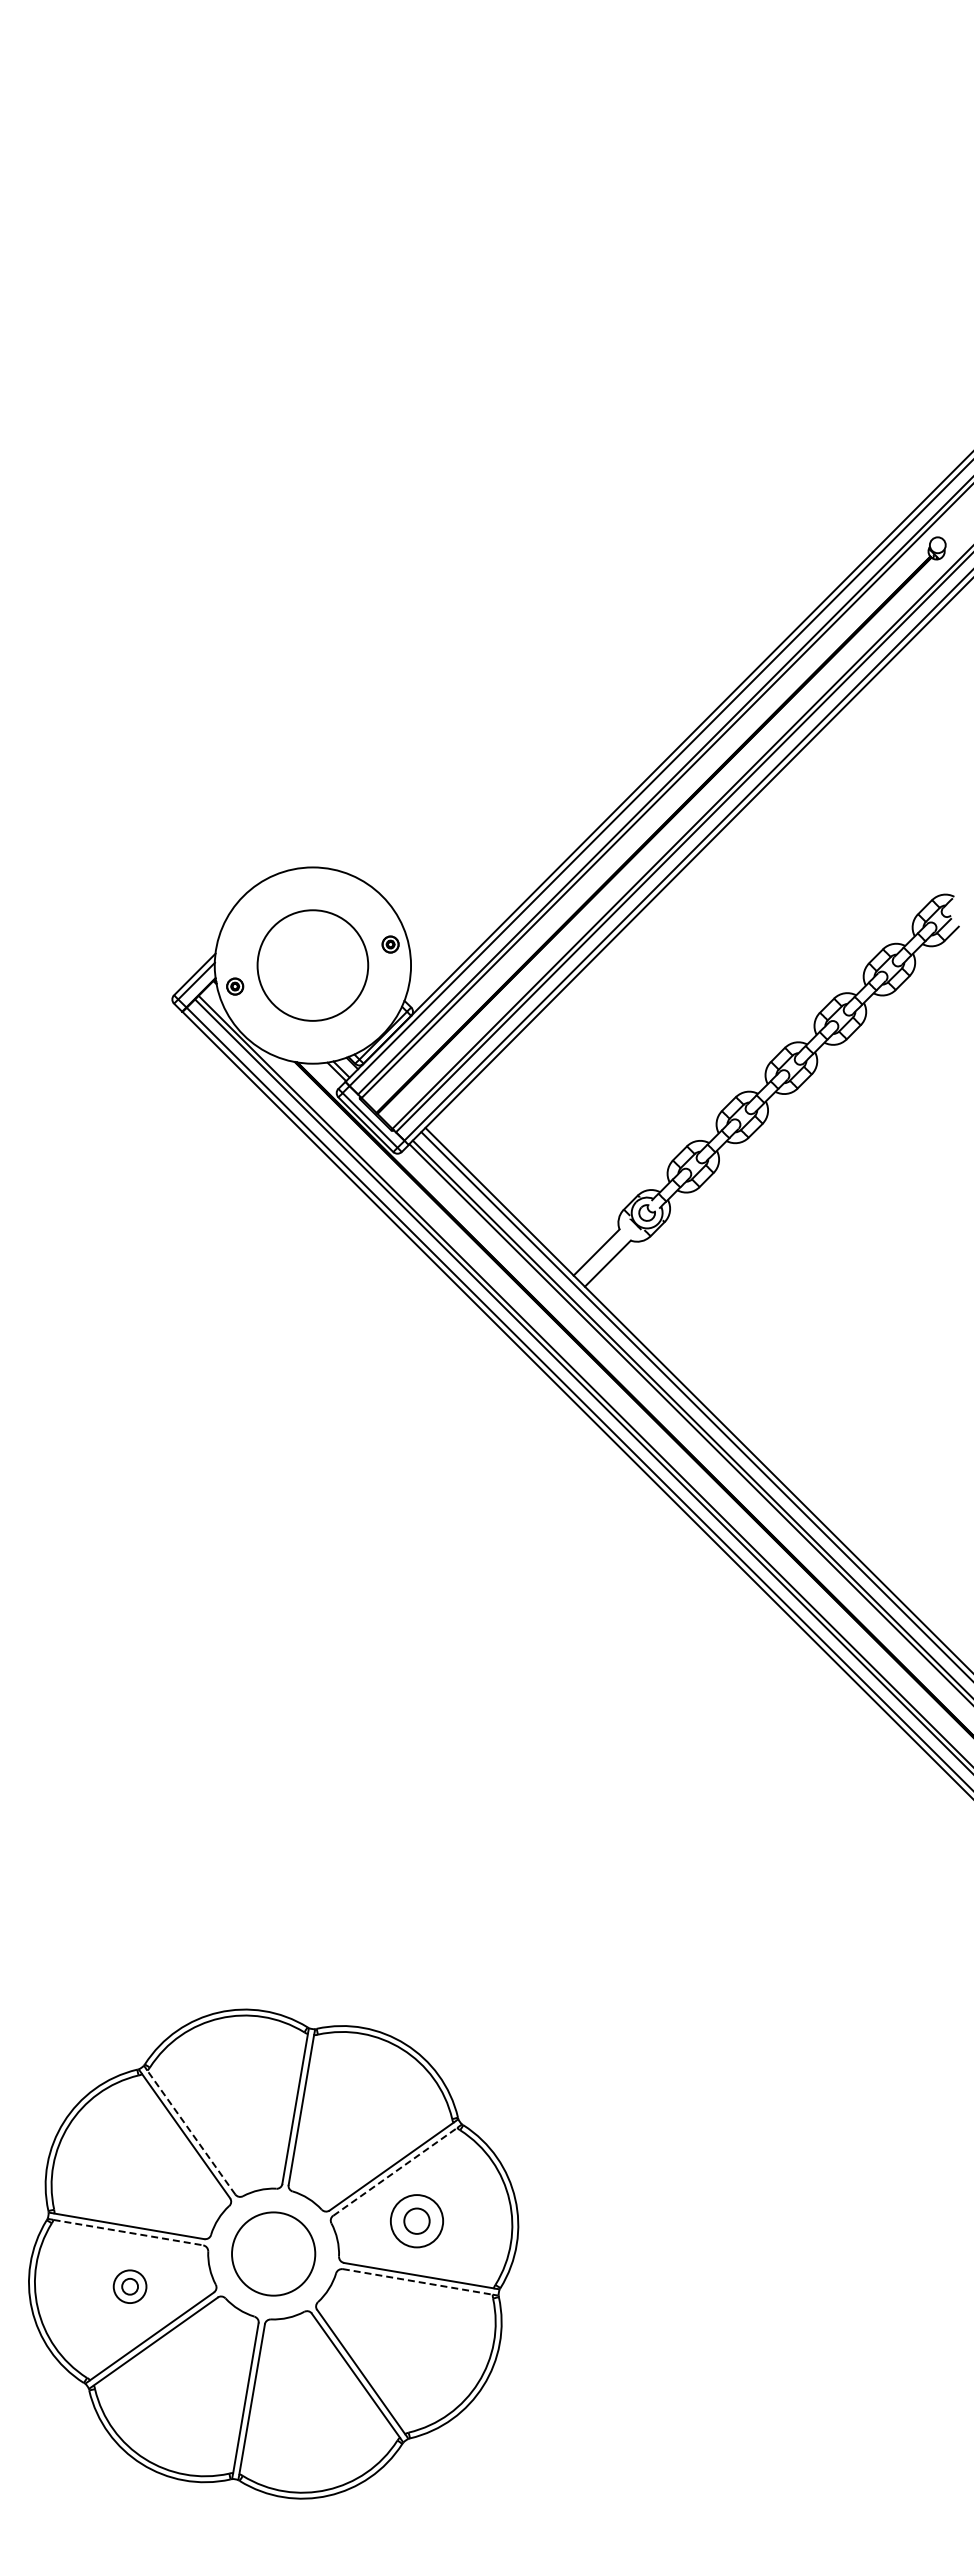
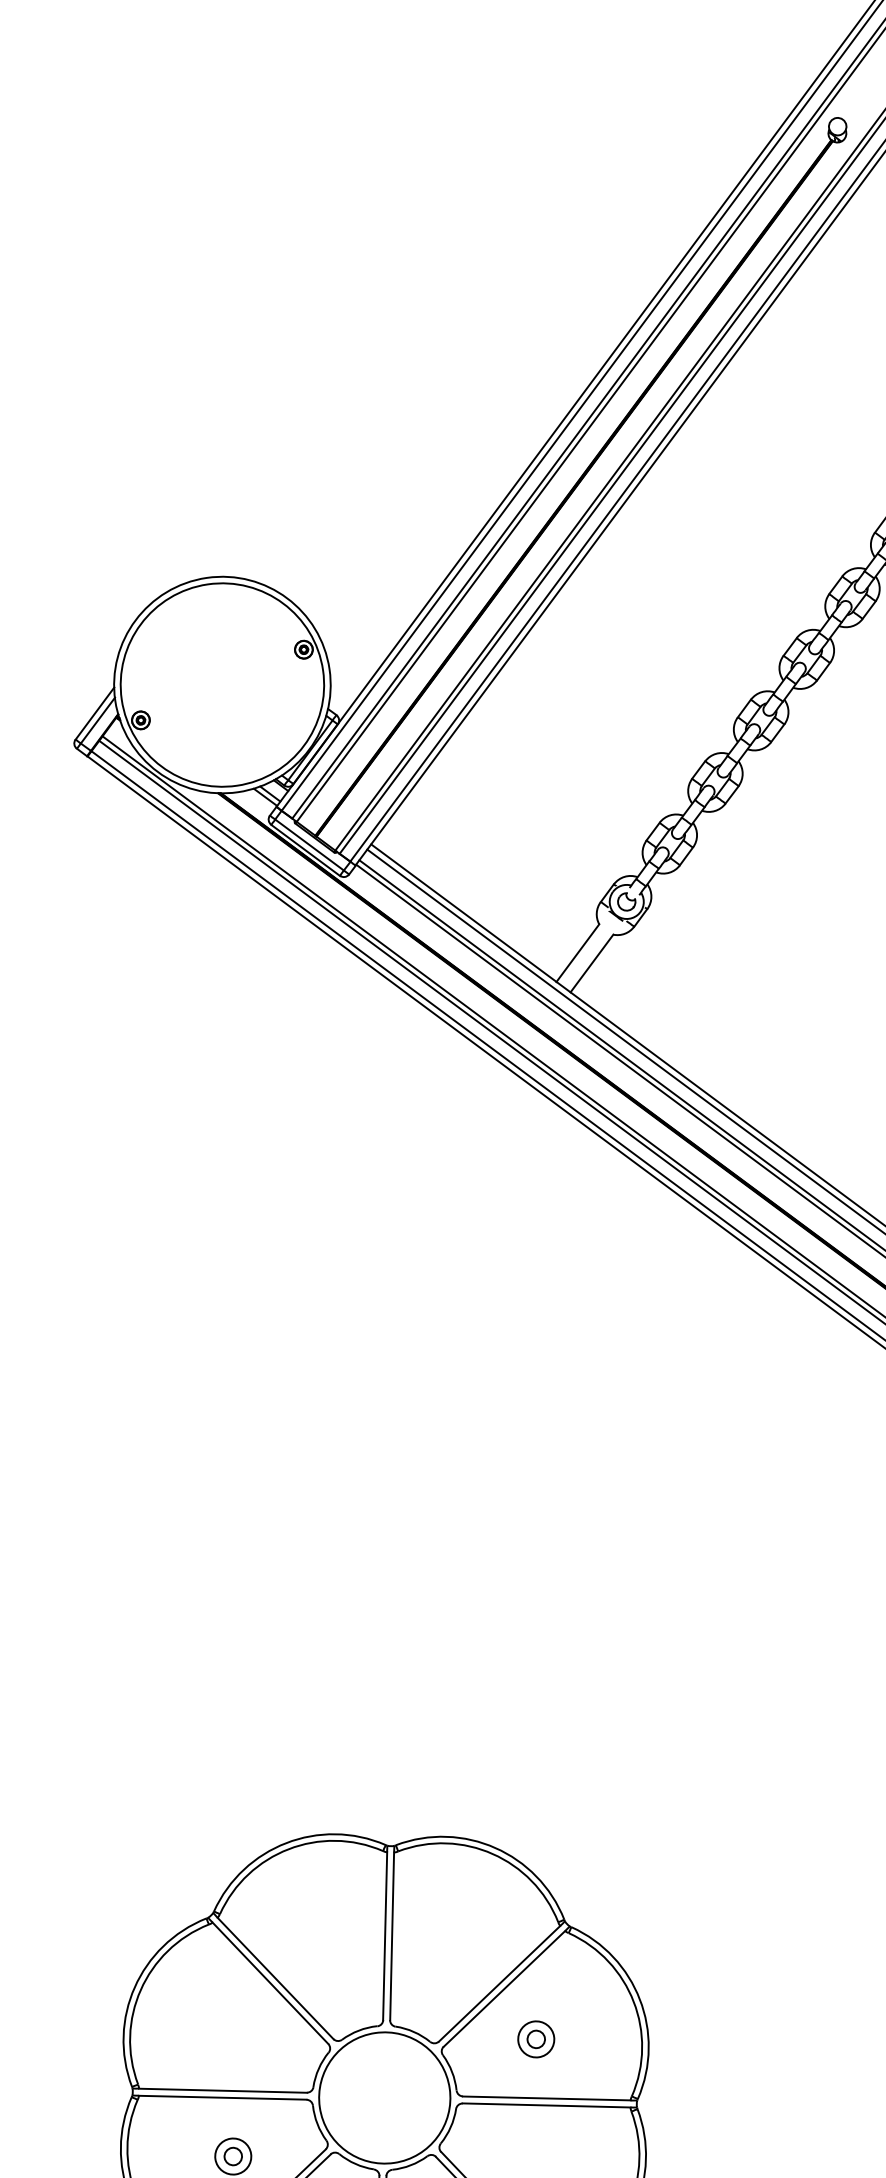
circle: (312, 965) -> (221, 685), size x1.67
line: (191, 2132) -> (275, 1978), dashed -> solid
line: (395, 2171) -> (504, 1988), dashed -> solid
part: (417, 2221) -> (536, 2039), size x0.62
line: (128, 2232) -> (222, 2097), dashed -> solid
circle: (273, 2253) -> (384, 2097), size x1.43
line: (418, 2281) -> (547, 2104), dashed -> solid

